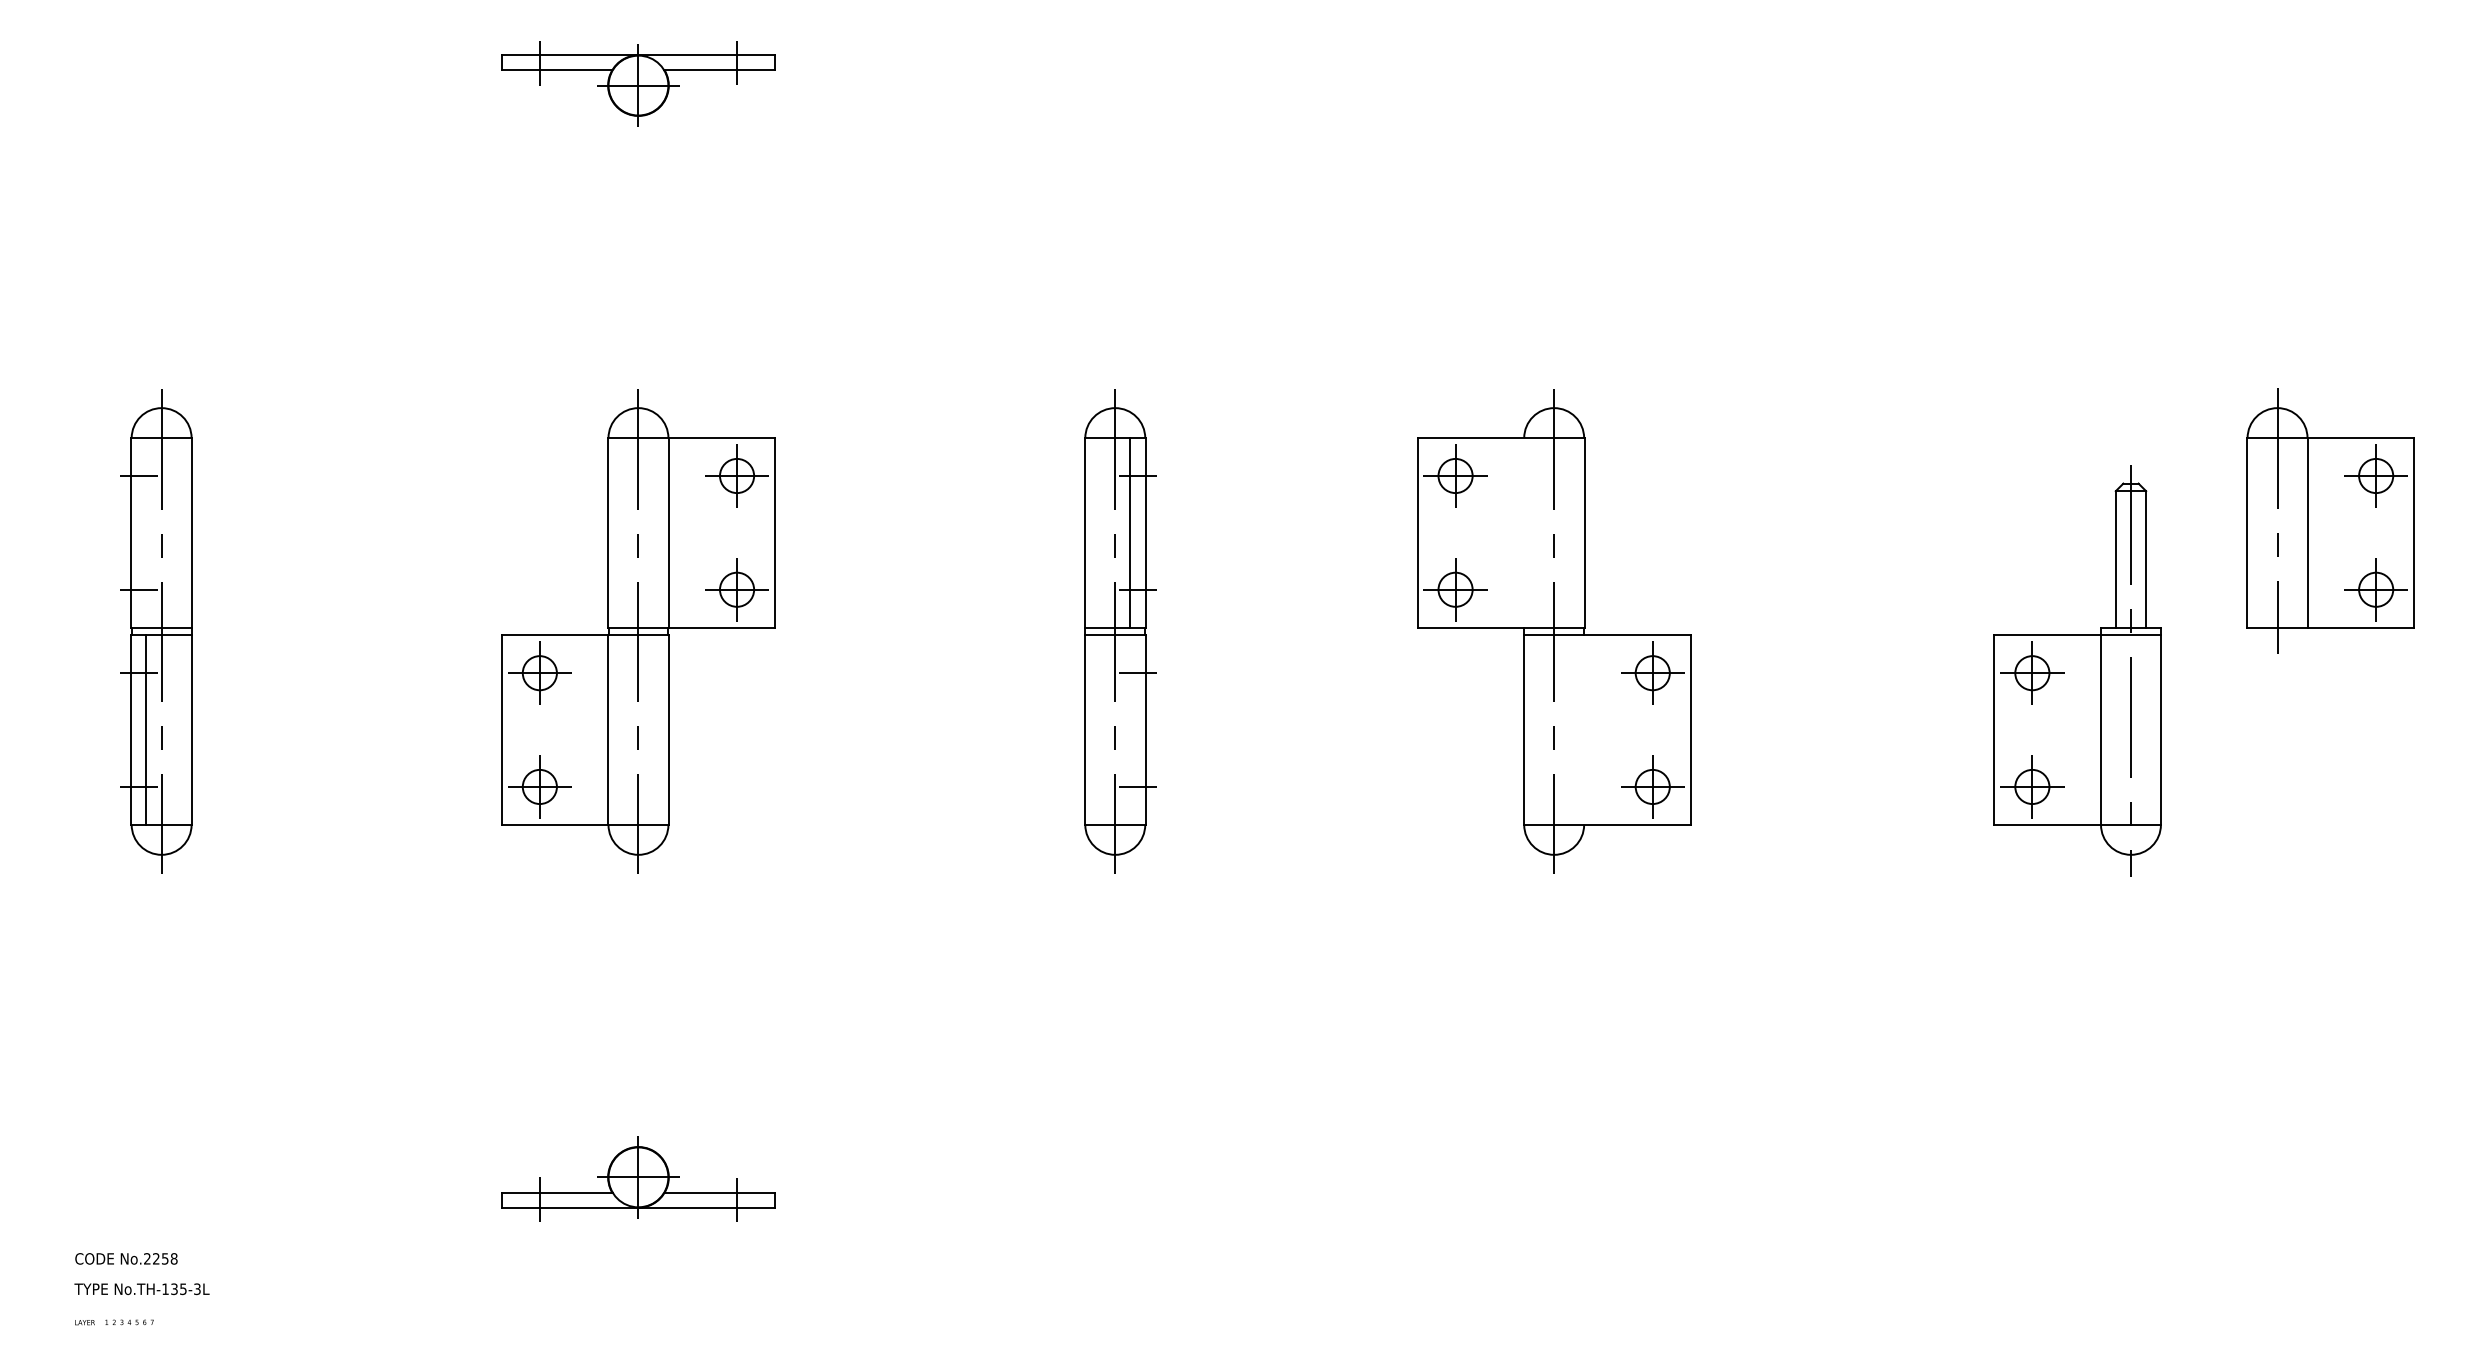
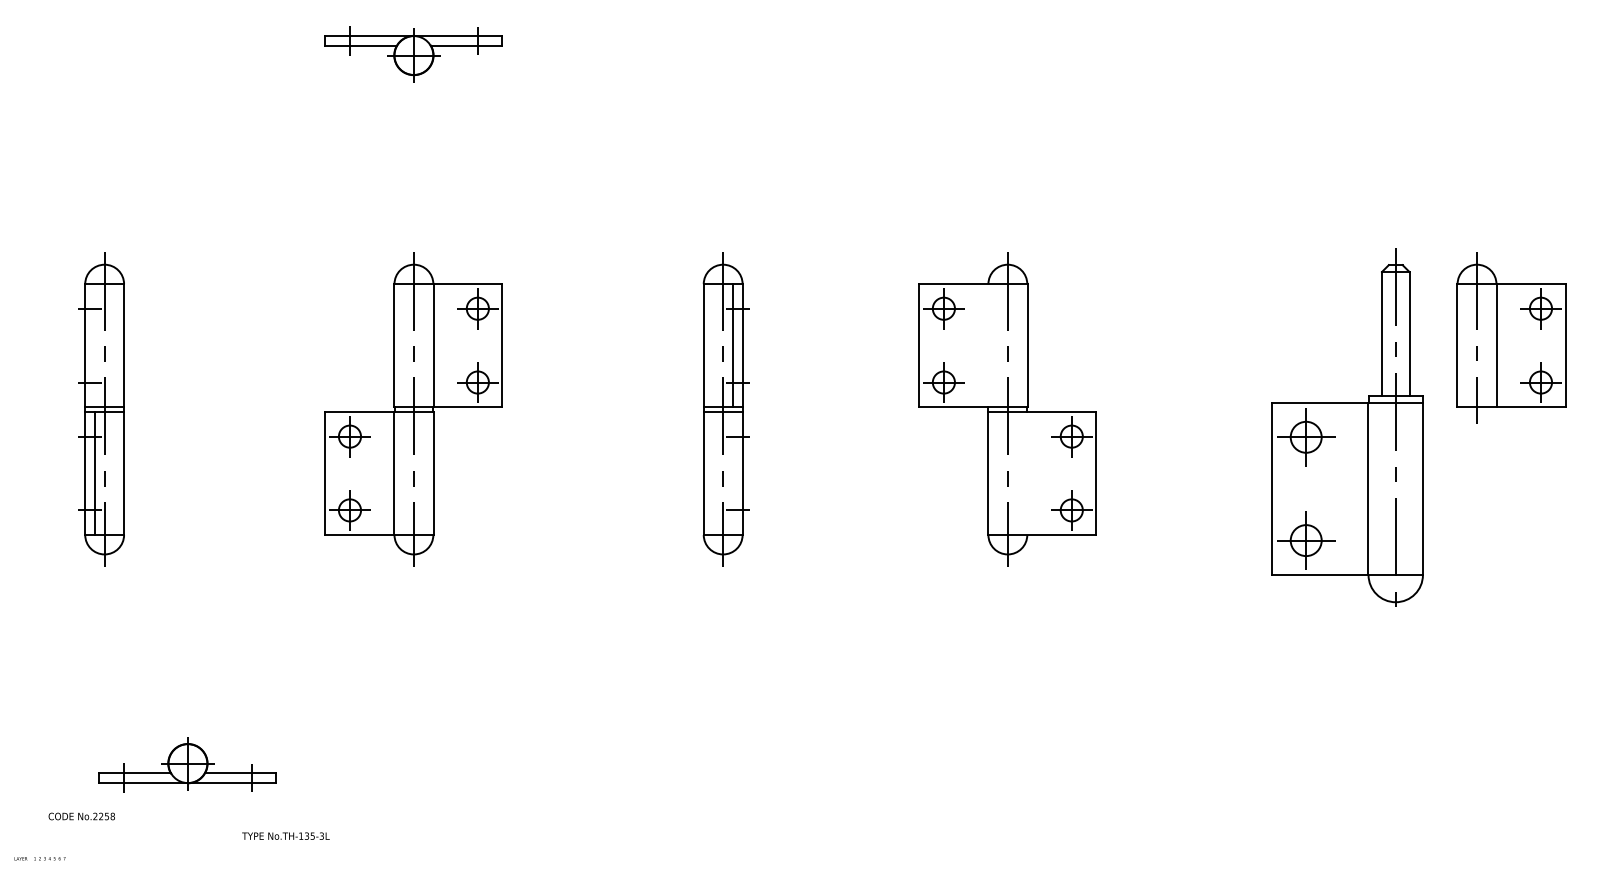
part: (2077, 669) -> (1347, 434), size x1.4
part: (637, 1178) -> (187, 764), moved
text: (141, 1288) -> (285, 835), moved
text: (113, 1322) -> (39, 858), moved

